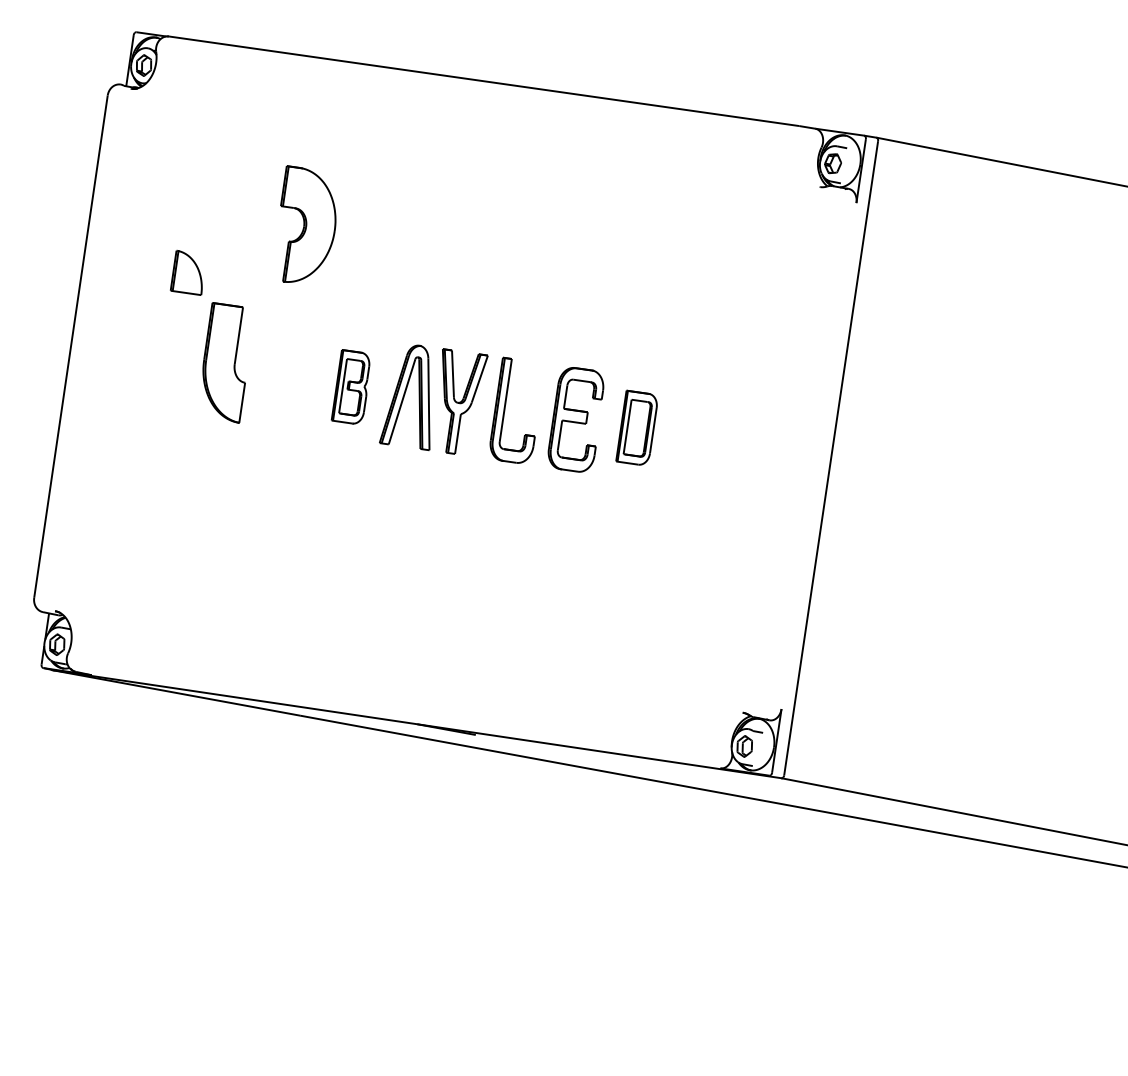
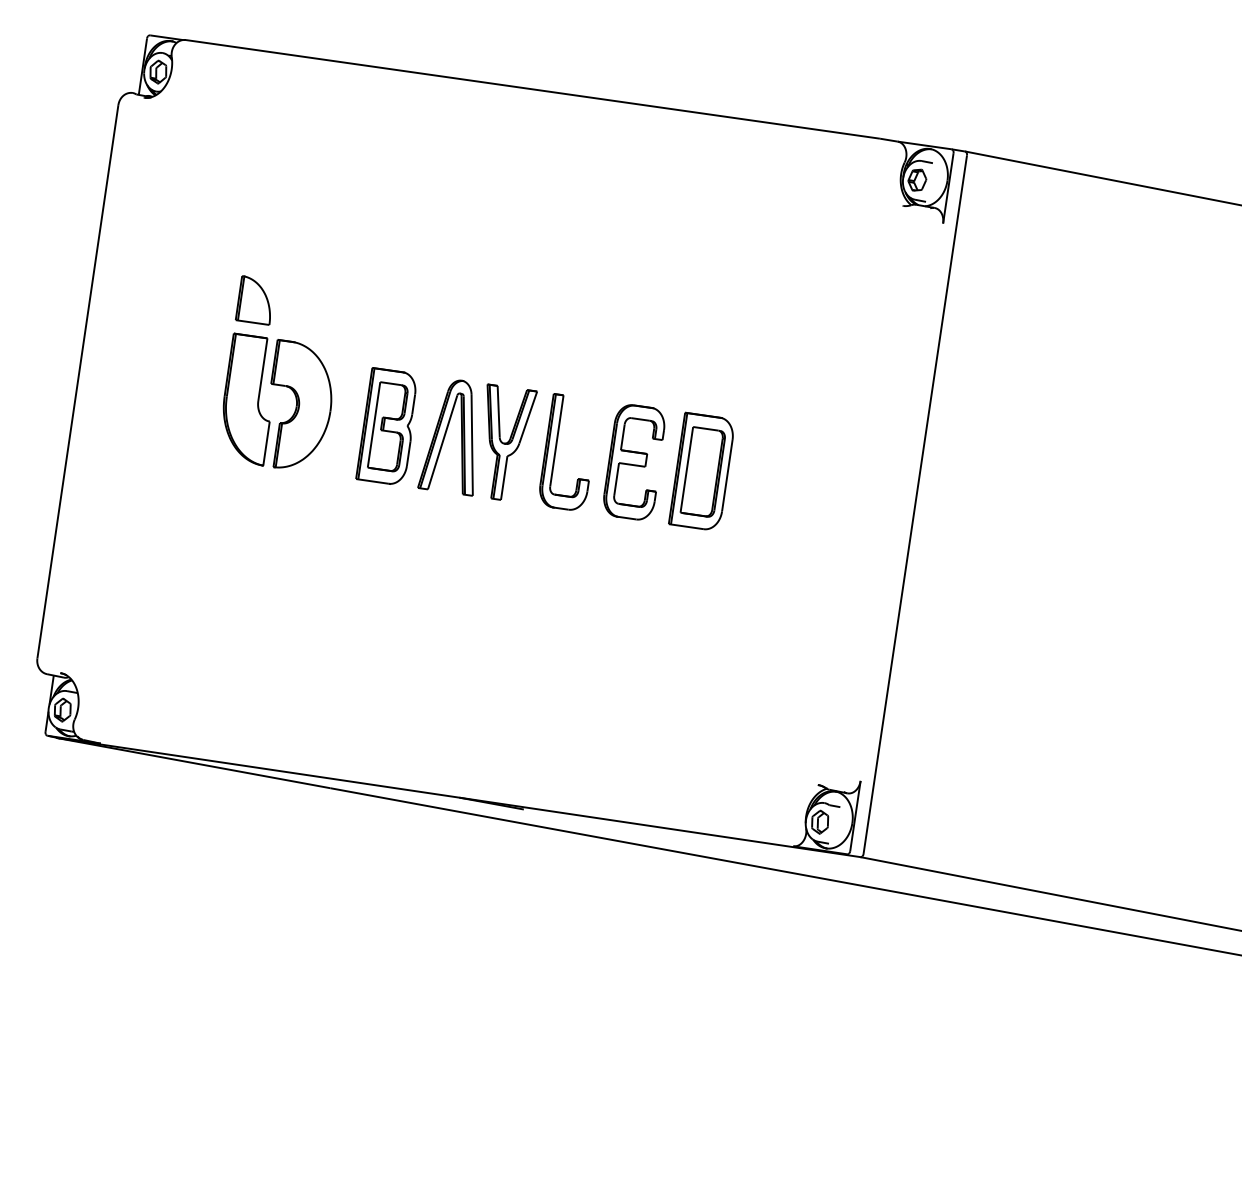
part: (308, 223) -> (301, 403), moved
part: (185, 272) -> (252, 300), moved
part: (350, 386) -> (385, 425), size x1.43
part: (636, 427) -> (700, 470), size x1.43

